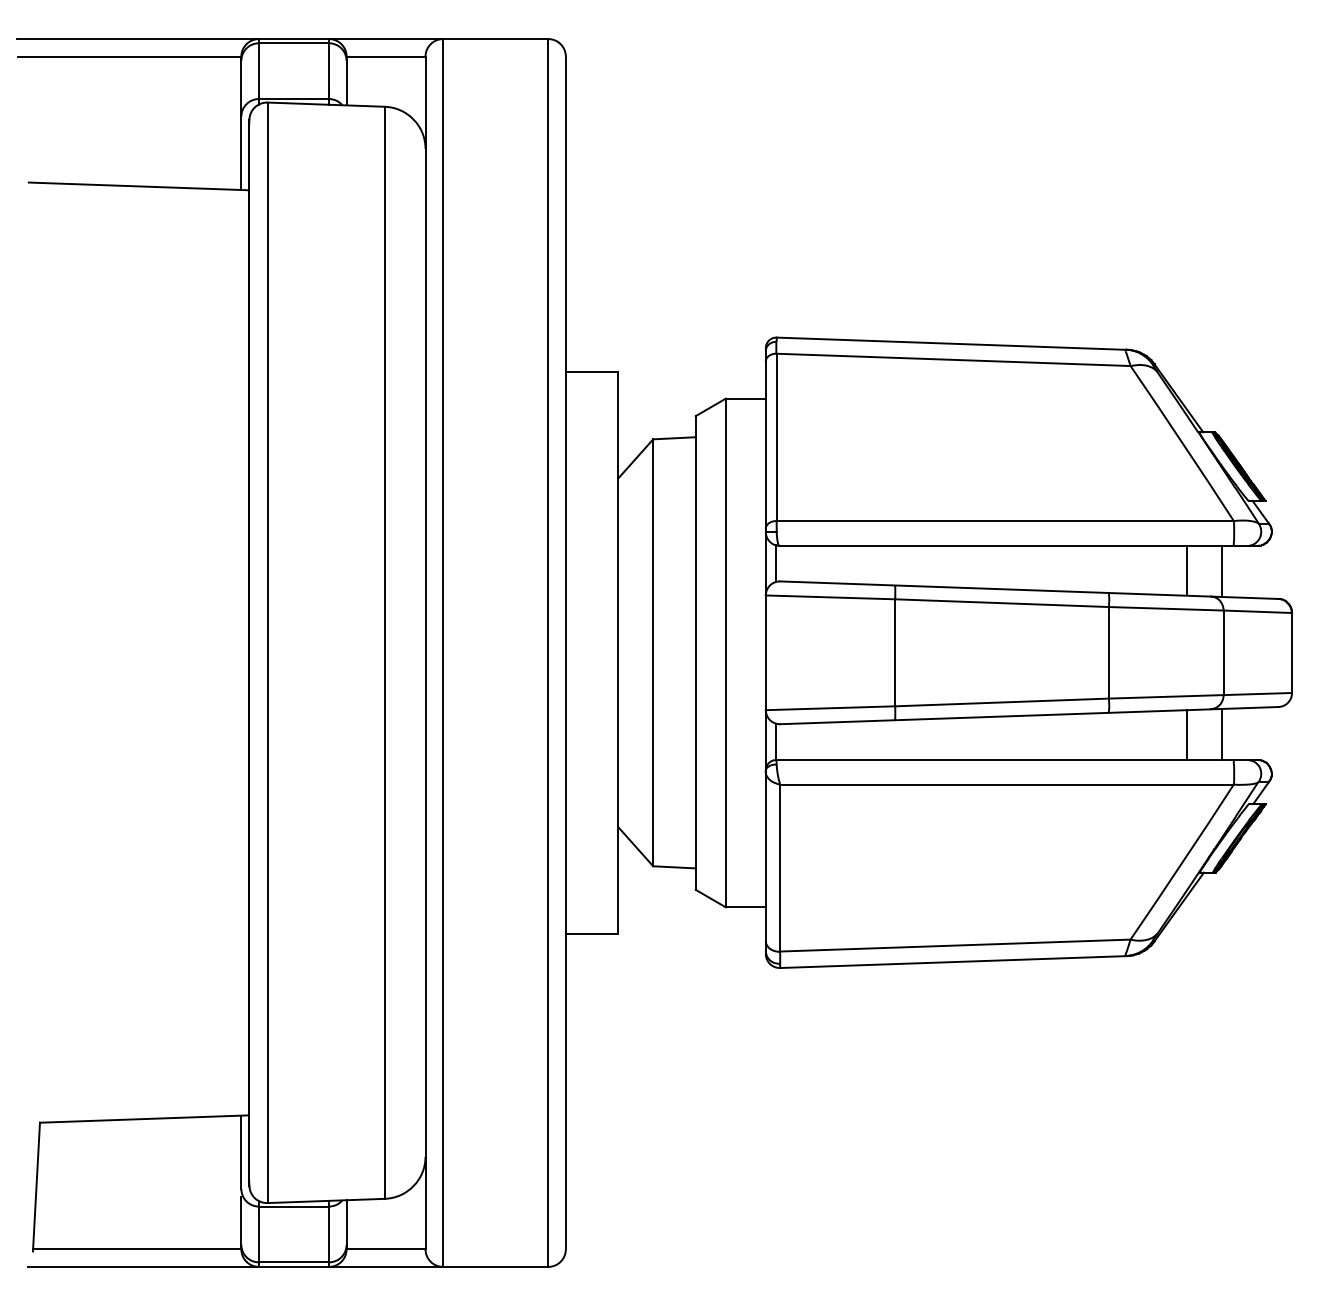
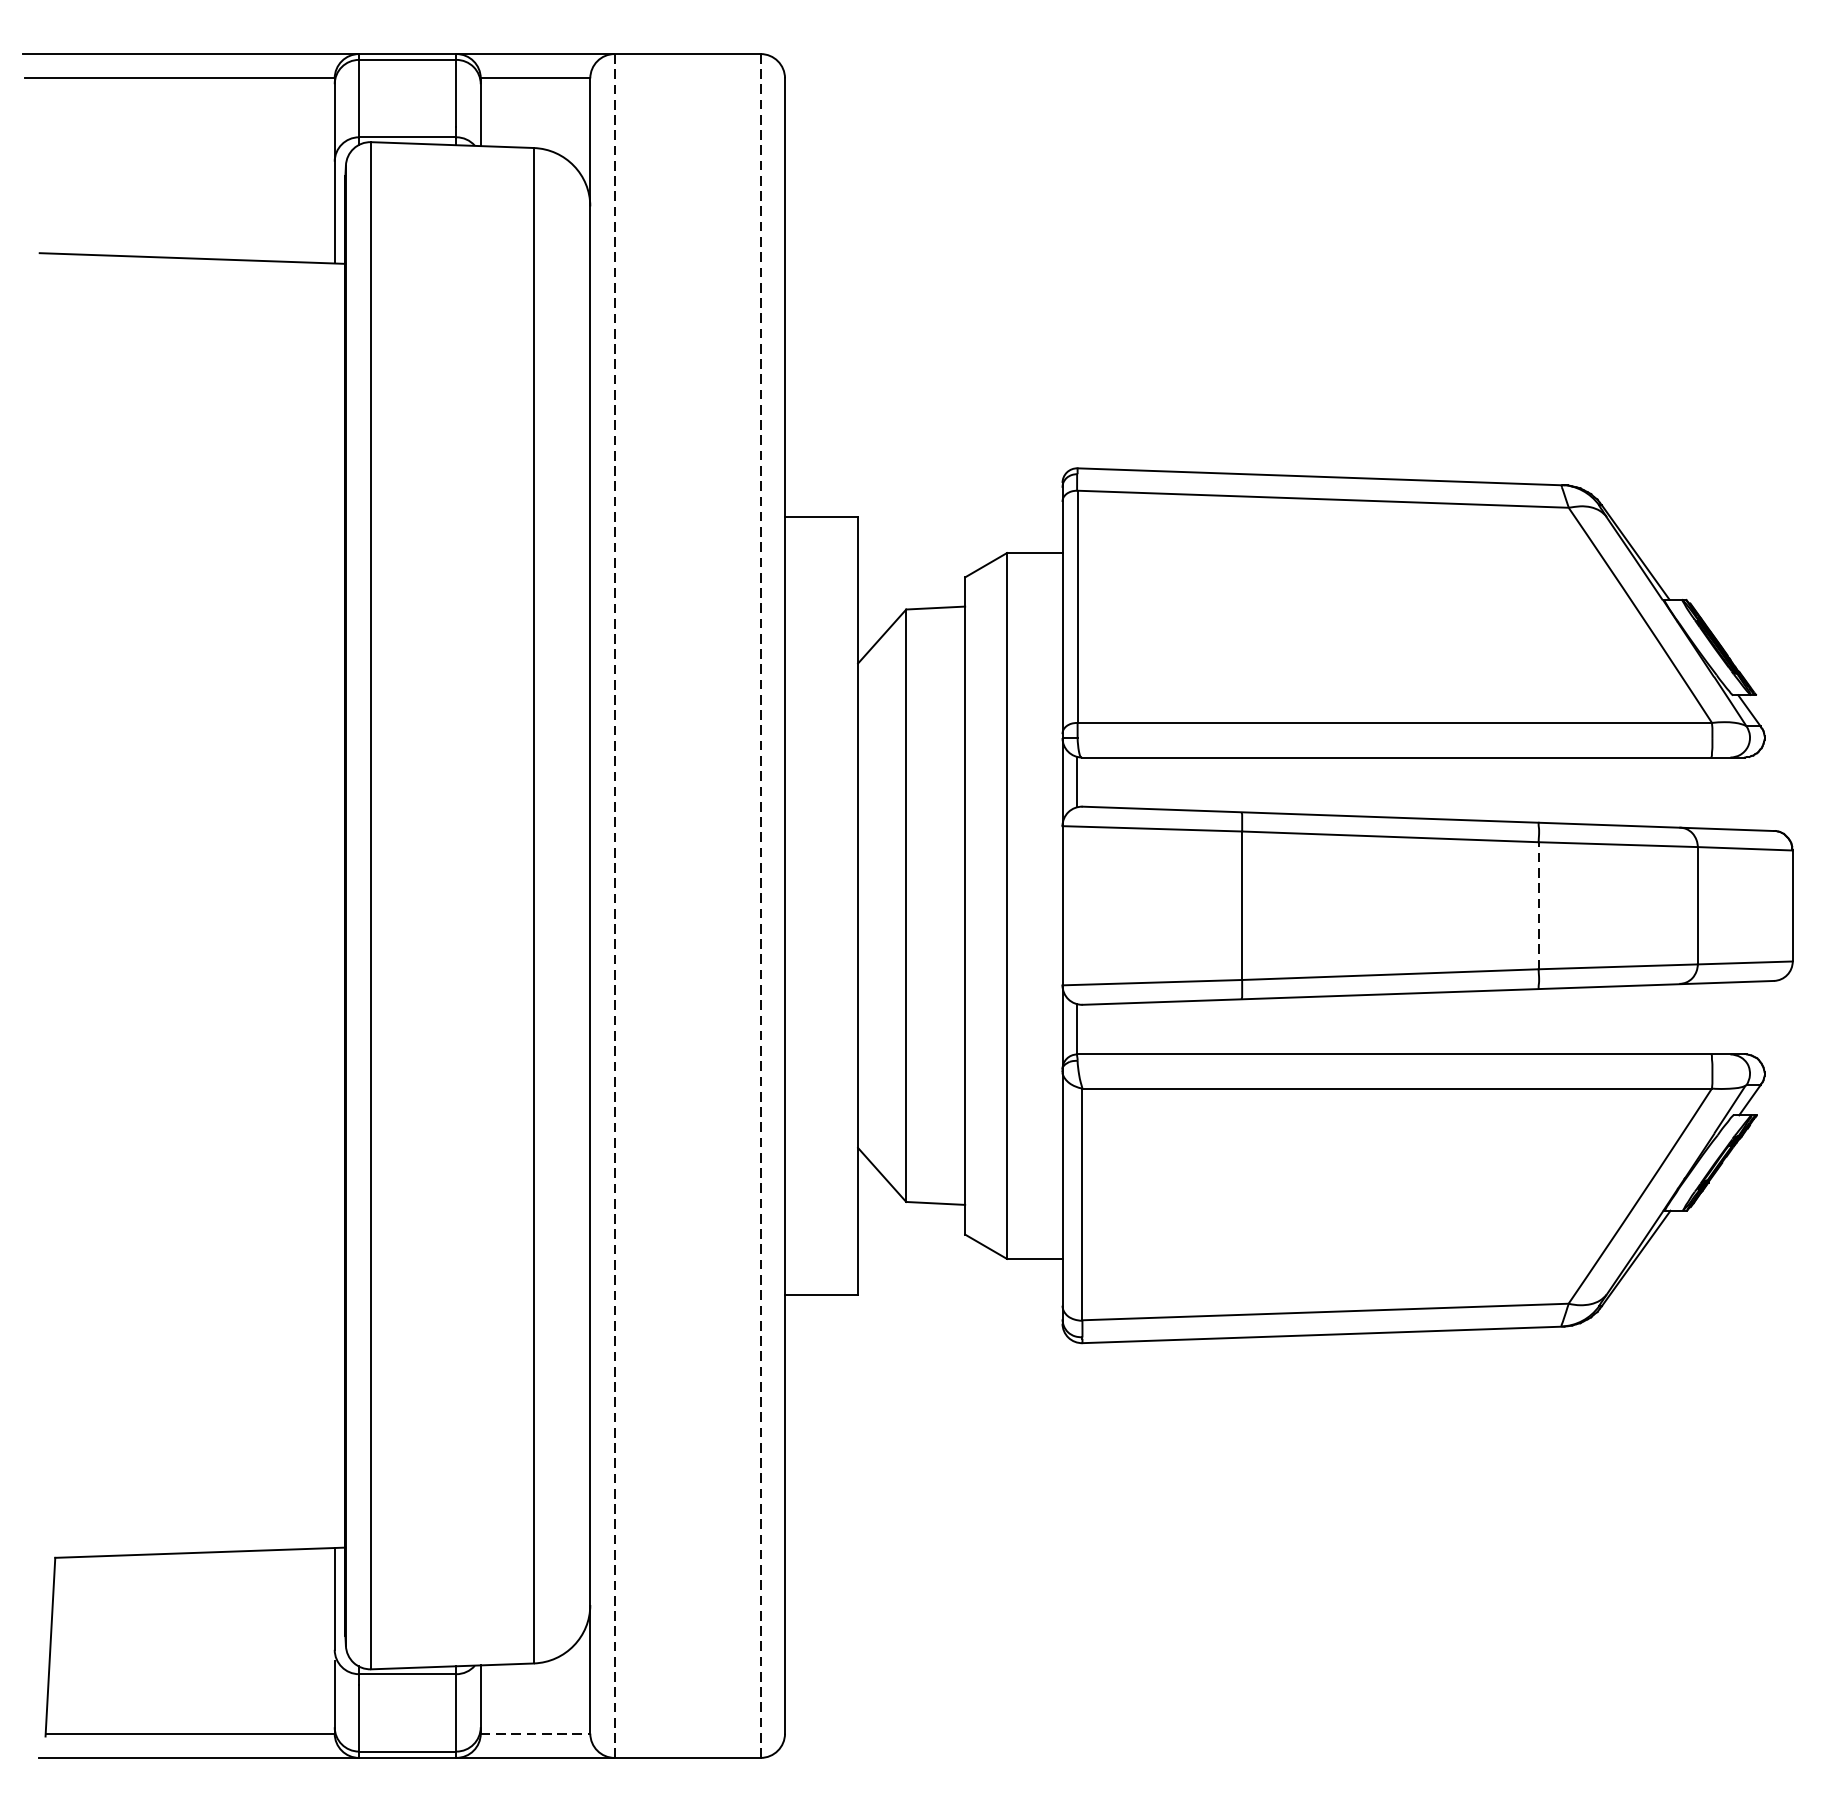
line: (1186, 570) -> (1646, 791), removed
line: (1221, 571) -> (1694, 792), removed
line: (443, 652) -> (615, 905), solid -> dashed
line: (548, 652) -> (760, 905), solid -> dashed
line: (1108, 652) -> (1538, 905), solid -> dashed
line: (1221, 733) -> (1694, 1017), removed
line: (1186, 734) -> (1646, 1019), removed
line: (386, 1249) -> (536, 1733), solid -> dashed

